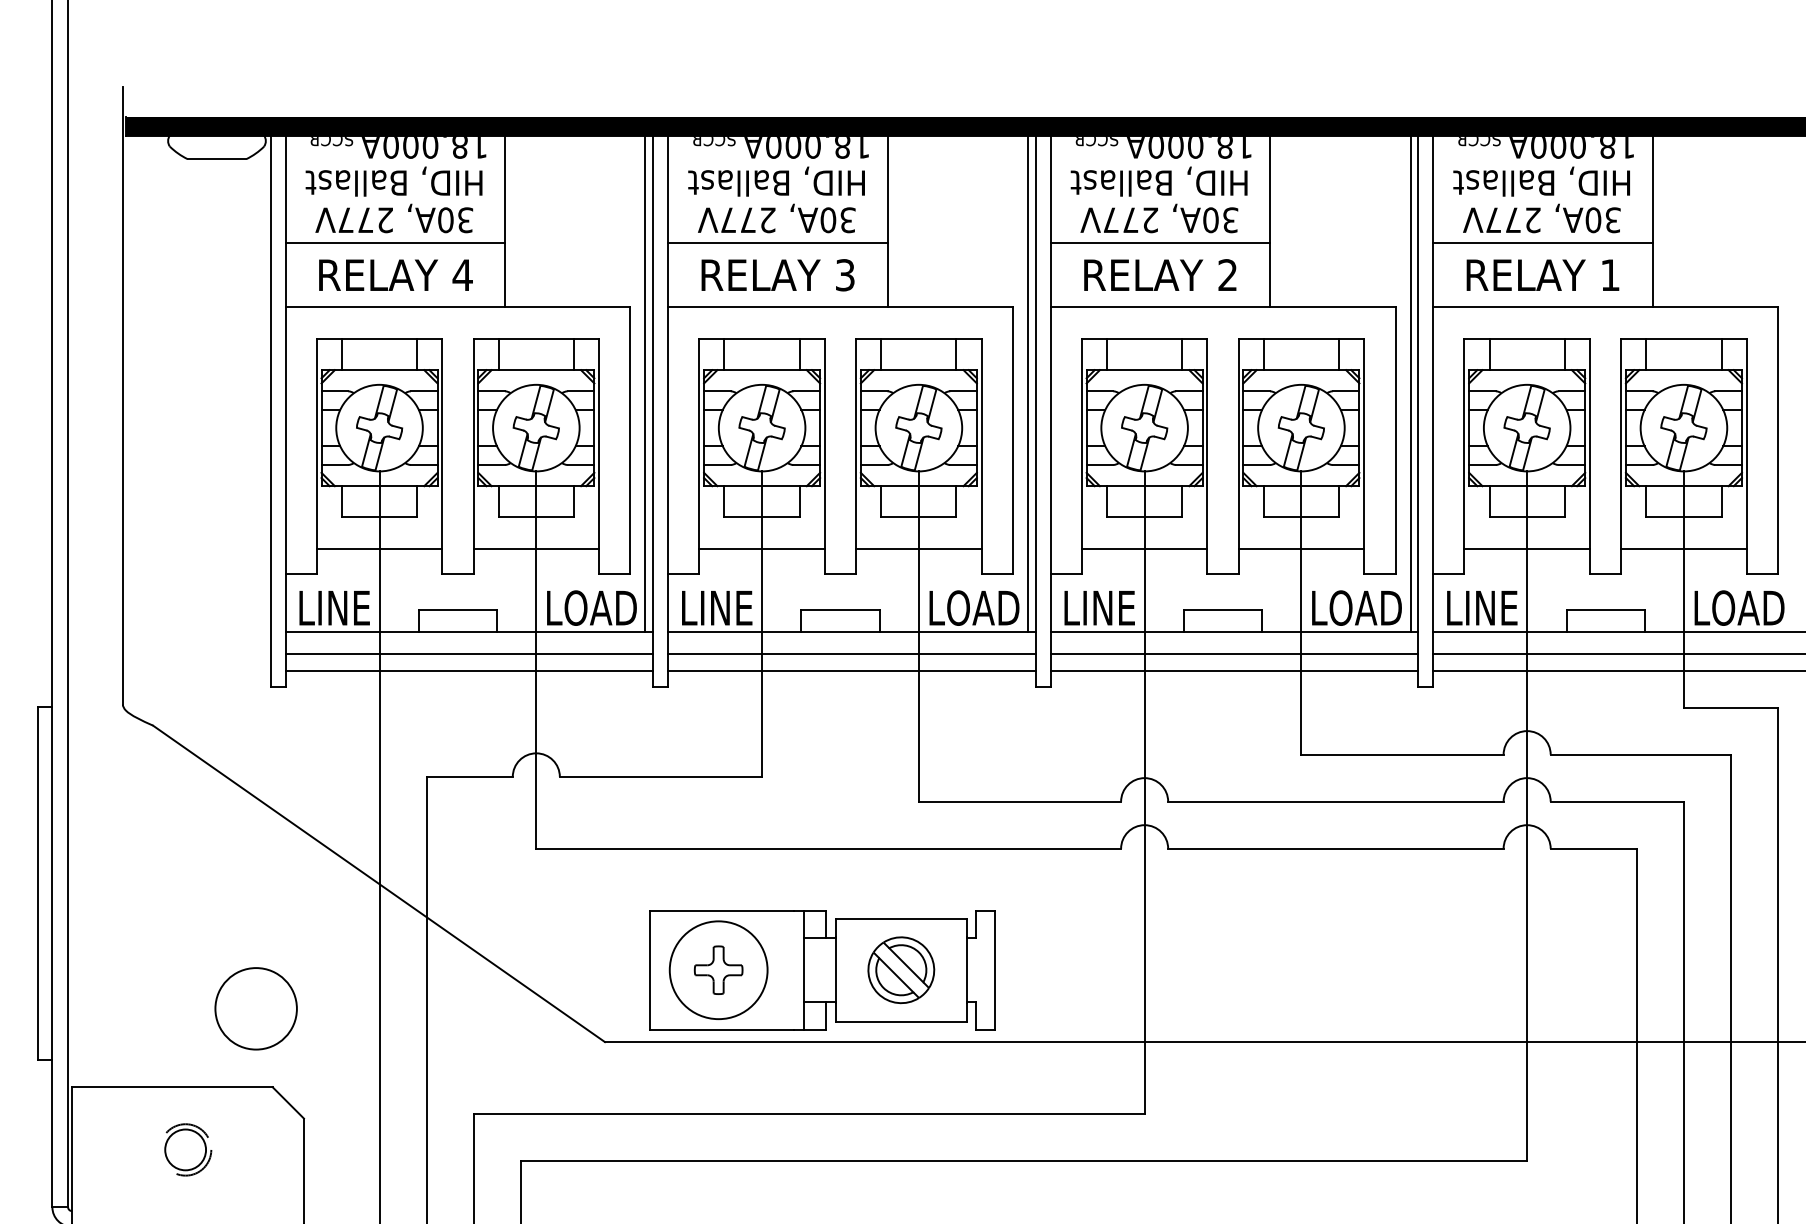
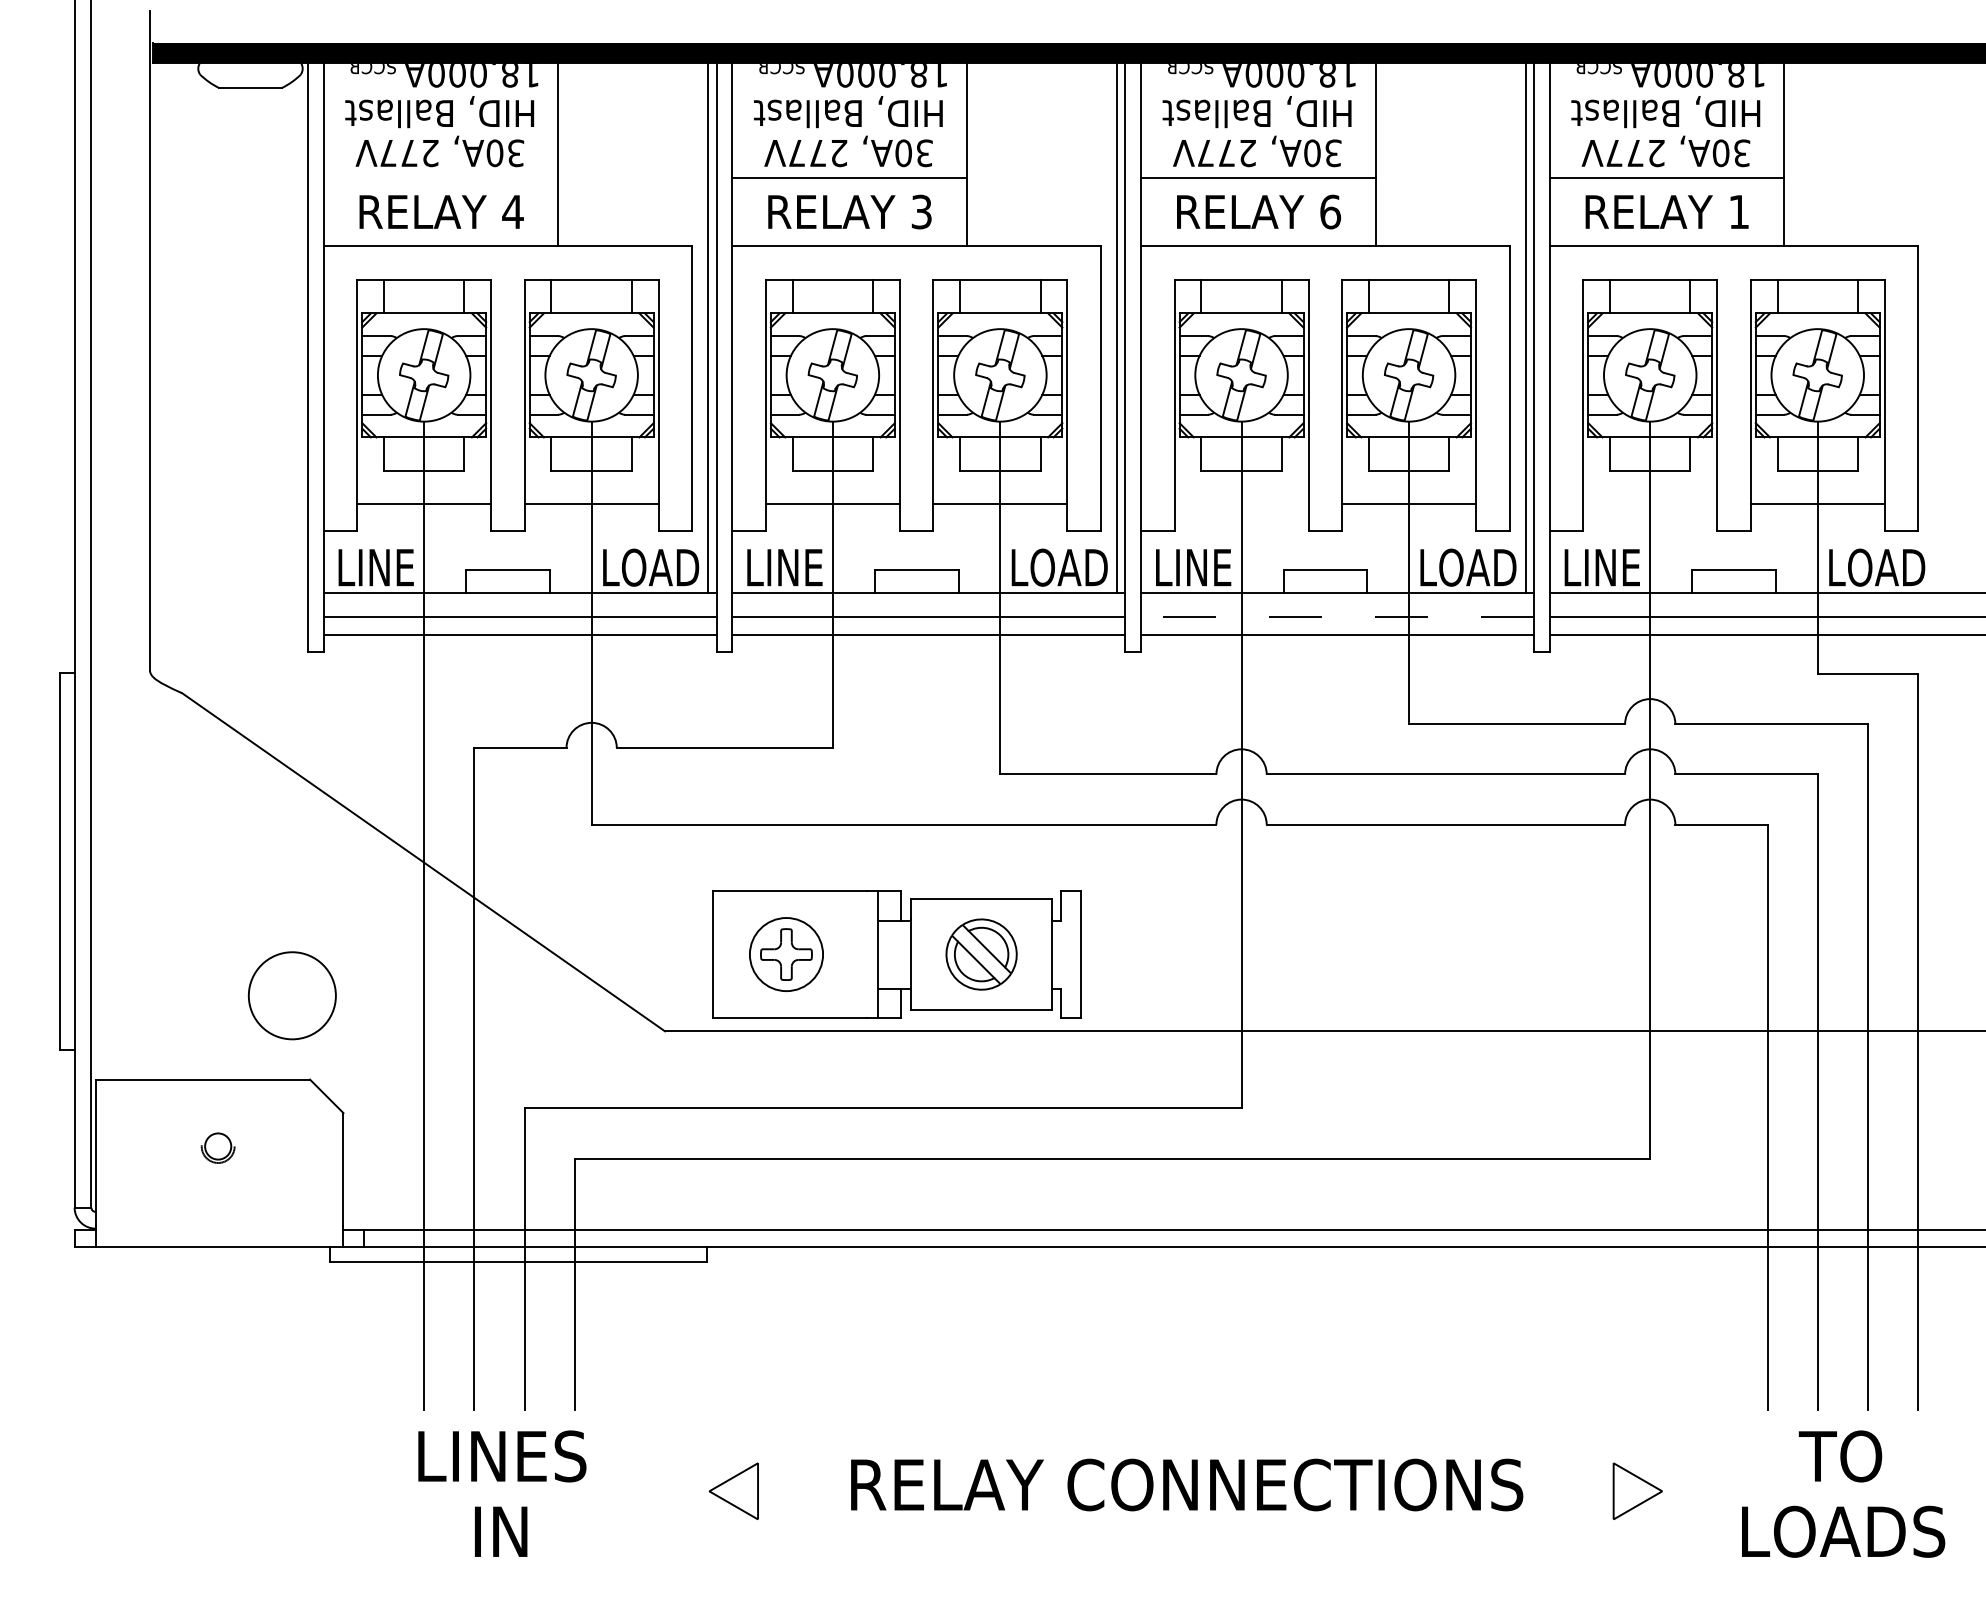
line: (394, 242) -> (440, 177), removed
text: (1227, 274) -> (1330, 211), 2 -> 6
line: (1144, 548) -> (1241, 504), removed
line: (1527, 548) -> (1650, 504), removed
line: (1234, 654) -> (1337, 617), solid -> dashed
circle: (718, 970) -> (786, 954), size x0.7
part: (187, 1149) -> (219, 1146), size x0.6

